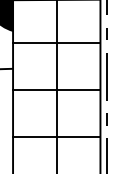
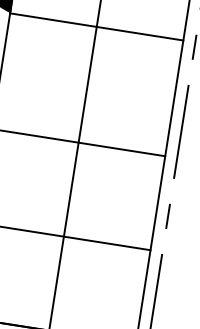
line: (56, 42) -> (96, 26), moved

